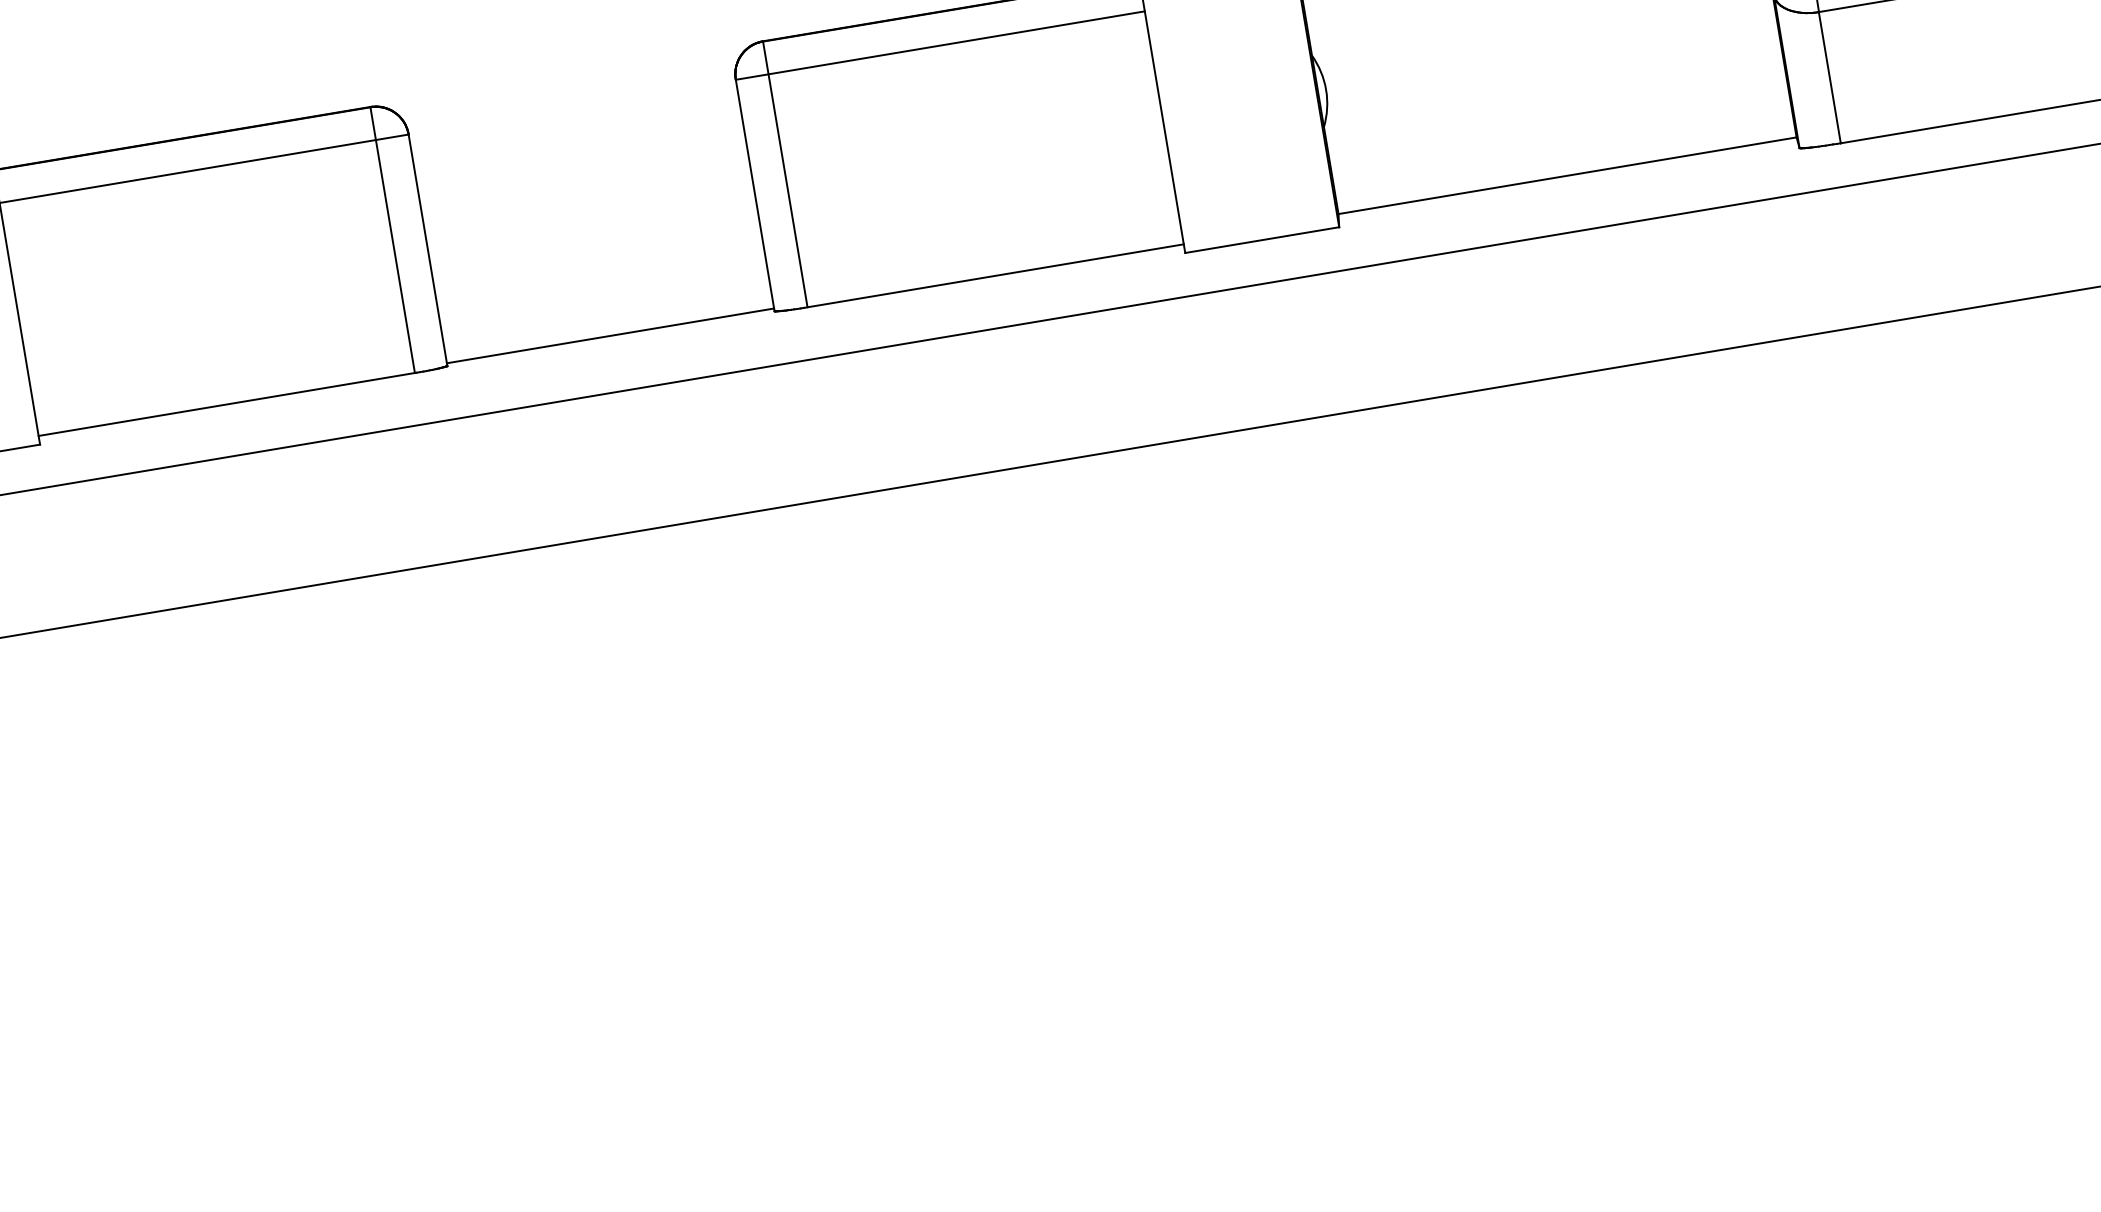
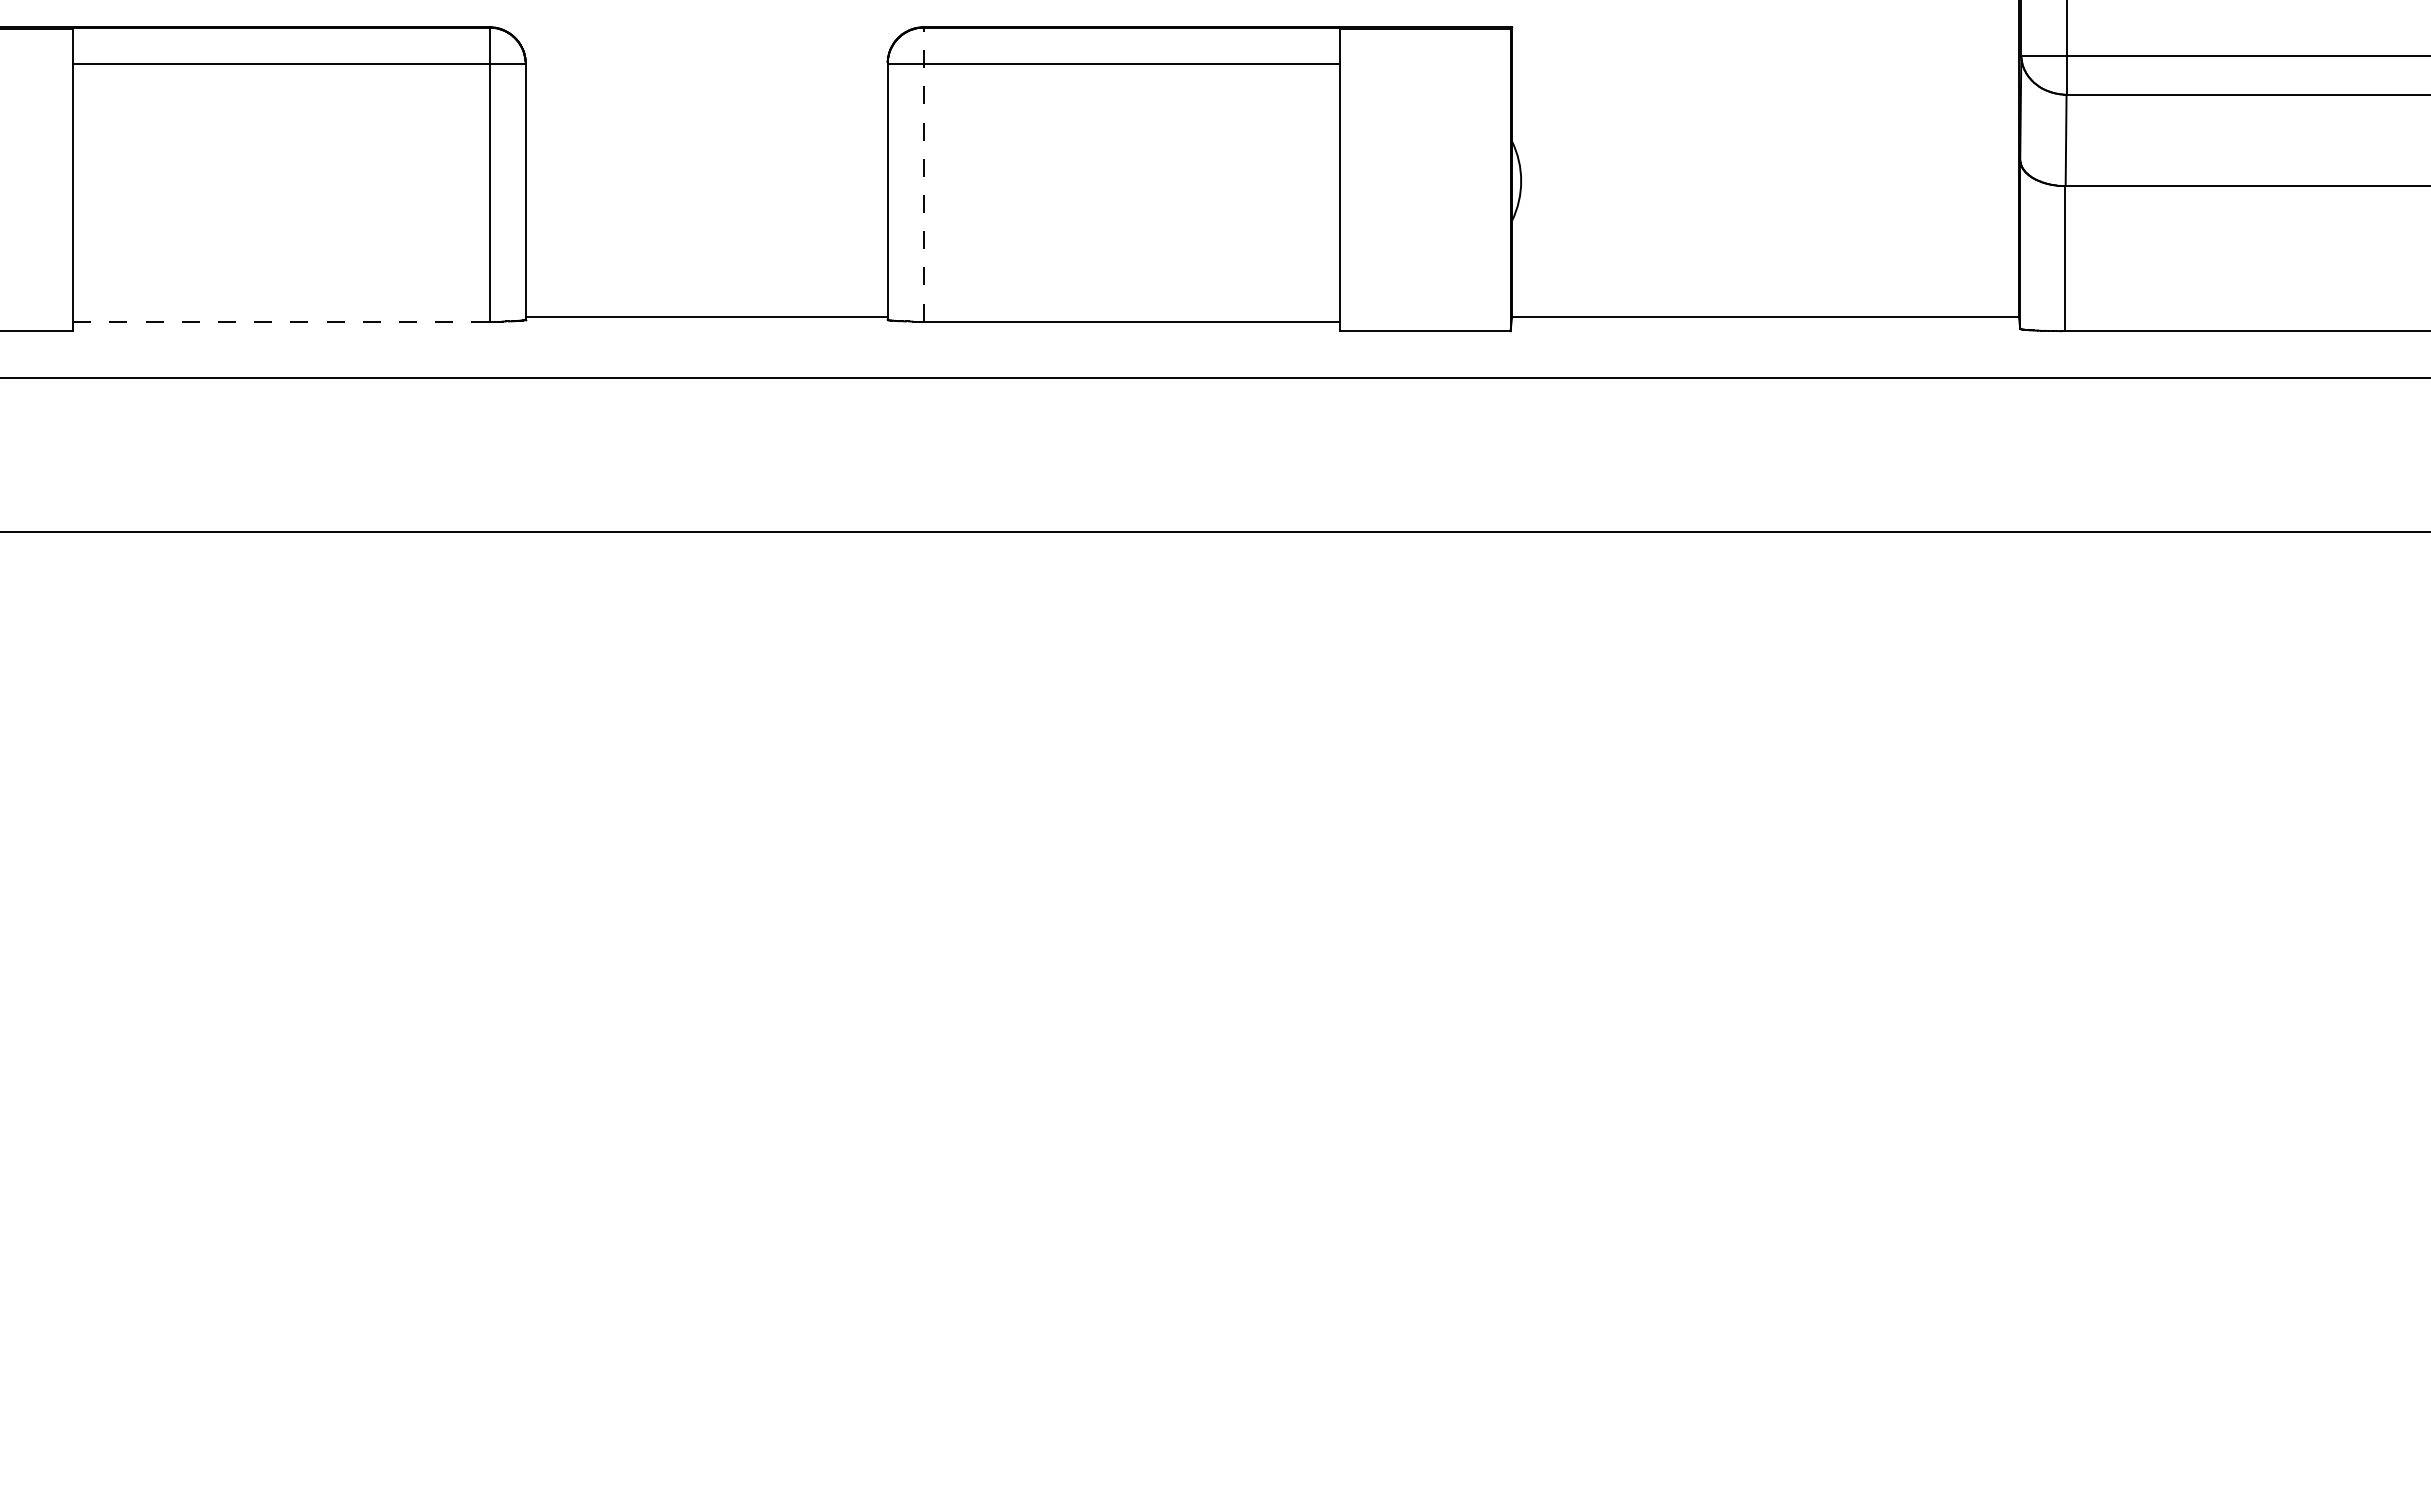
line: (784, 173) -> (923, 173), solid -> dashed
line: (227, 404) -> (282, 321), solid -> dashed

